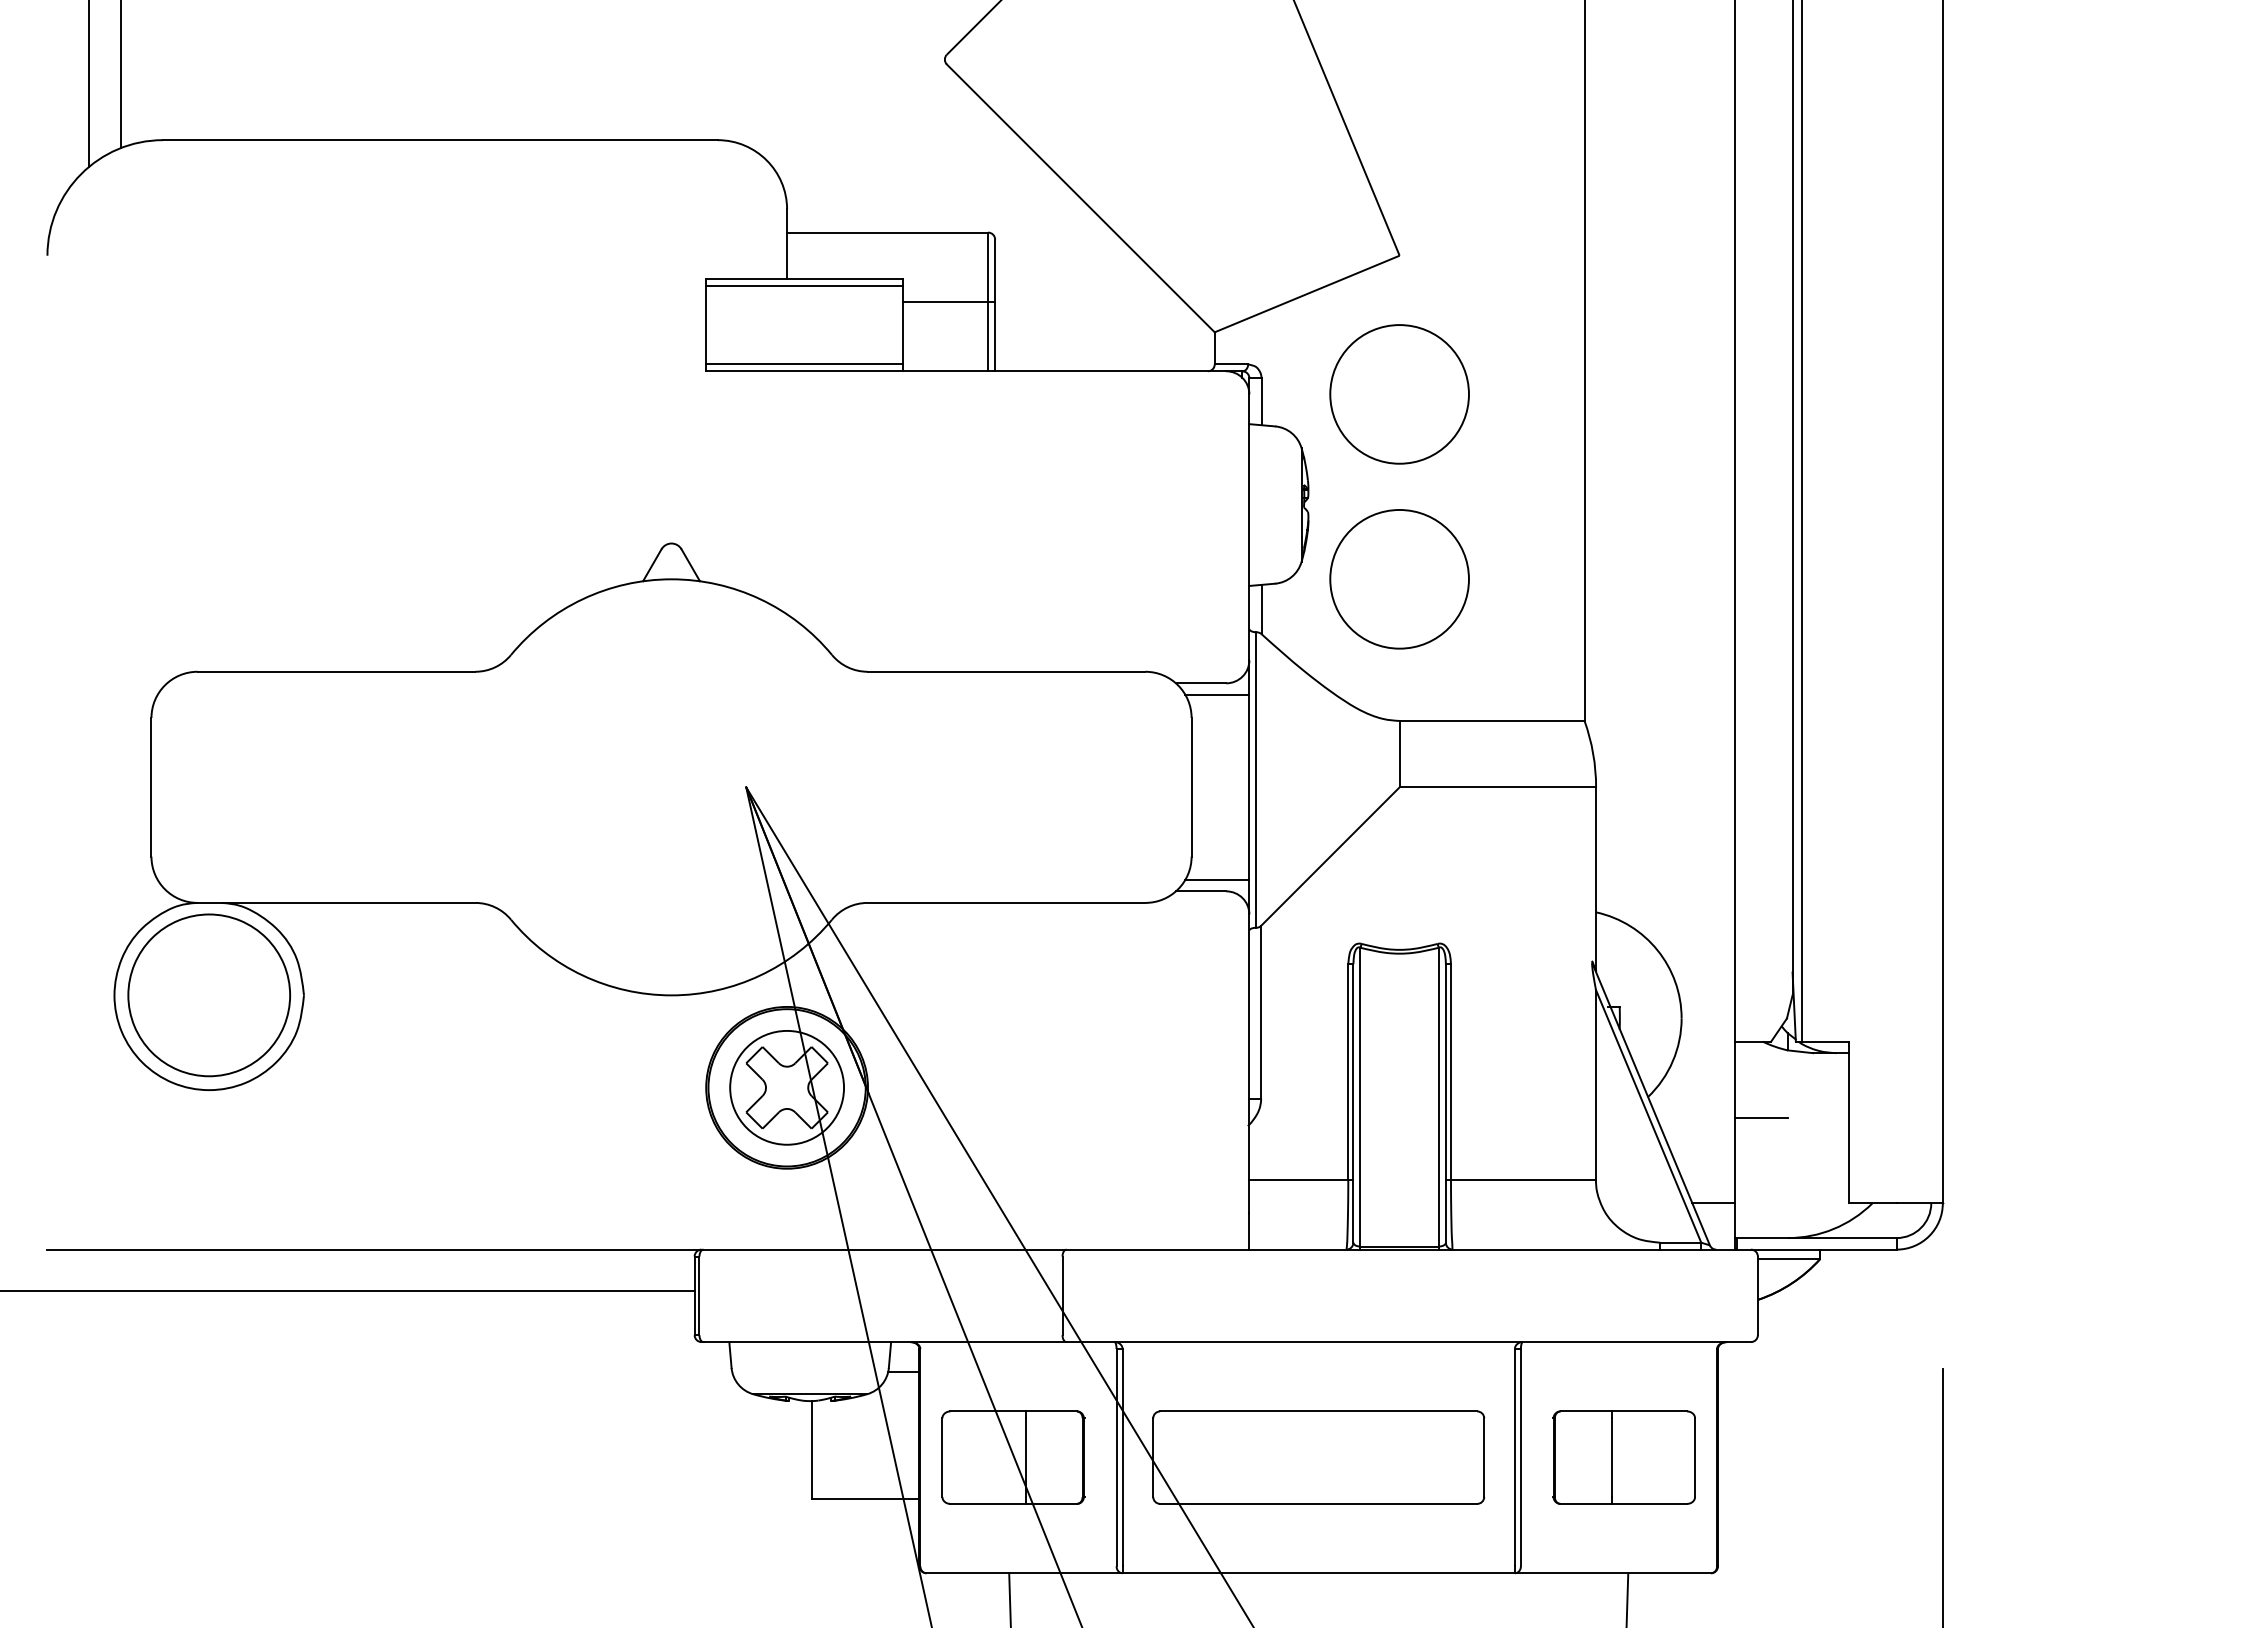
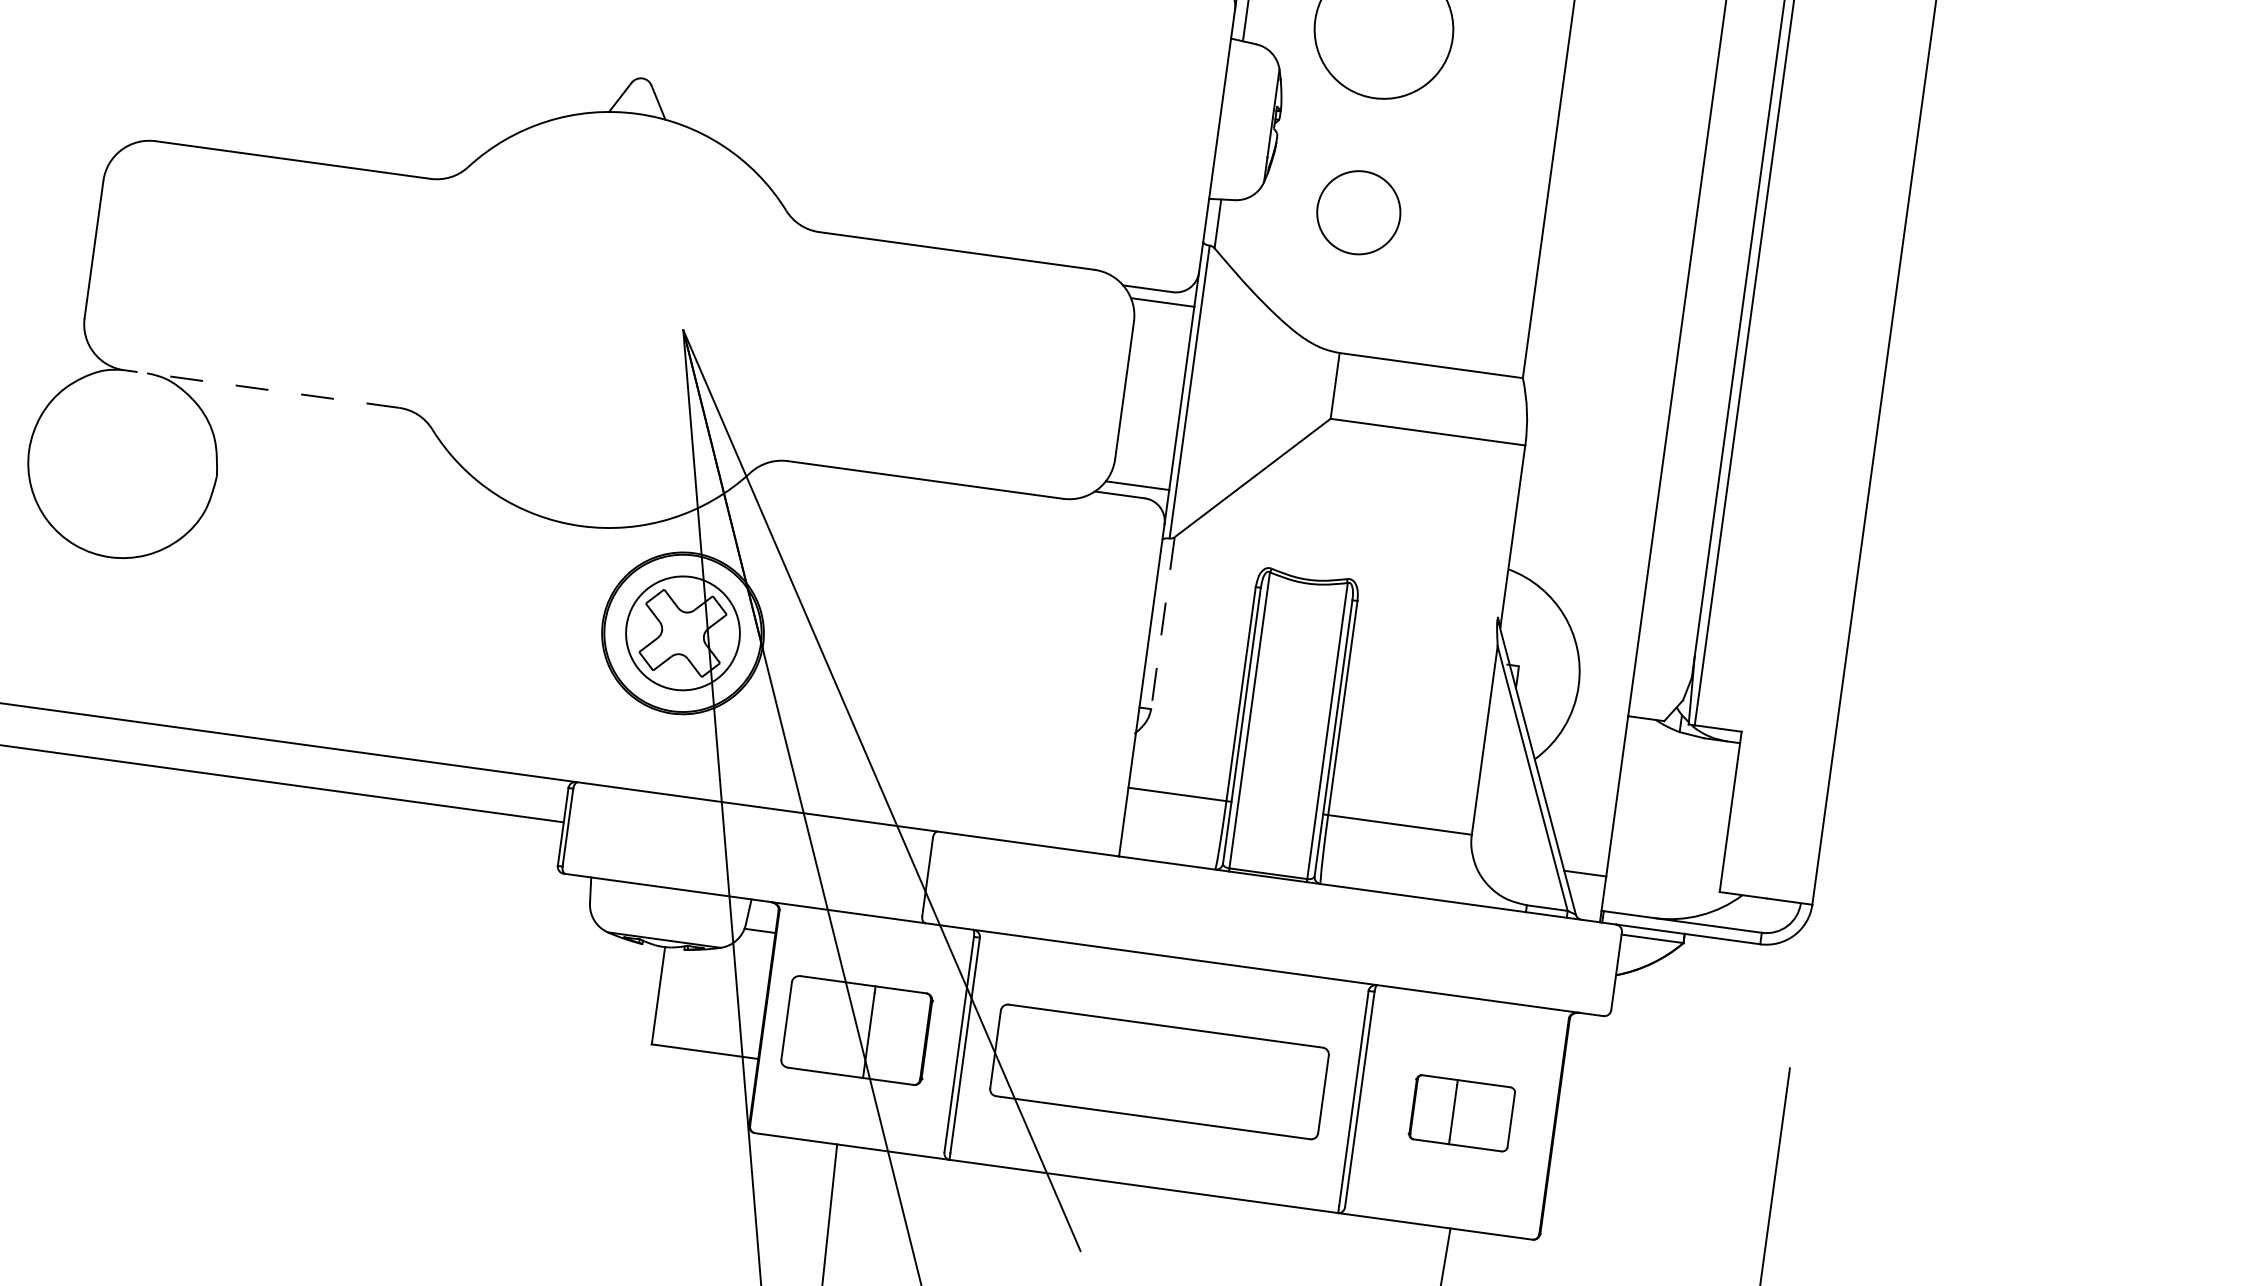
circle: (1399, 579) -> (1358, 212), size x0.6
line: (336, 902) -> (261, 388), solid -> dashed
part: (208, 995) -> (122, 463), removed
line: (1261, 1012) -> (1163, 623), solid -> dashed
line: (1760, 1117) -> (1643, 794), removed
part: (1623, 1457) -> (1461, 1113), size x0.7

